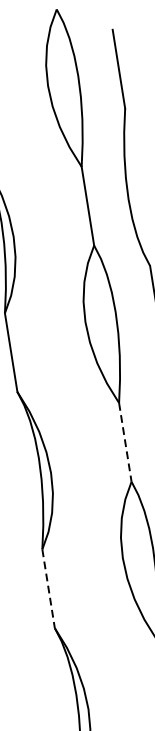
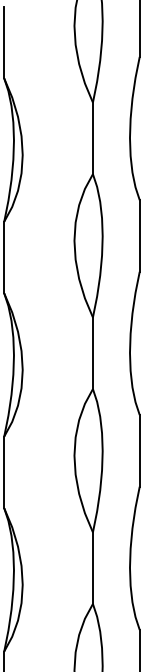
line: (124, 442) -> (92, 353), dashed -> solid
line: (48, 588) -> (4, 472), dashed -> solid

